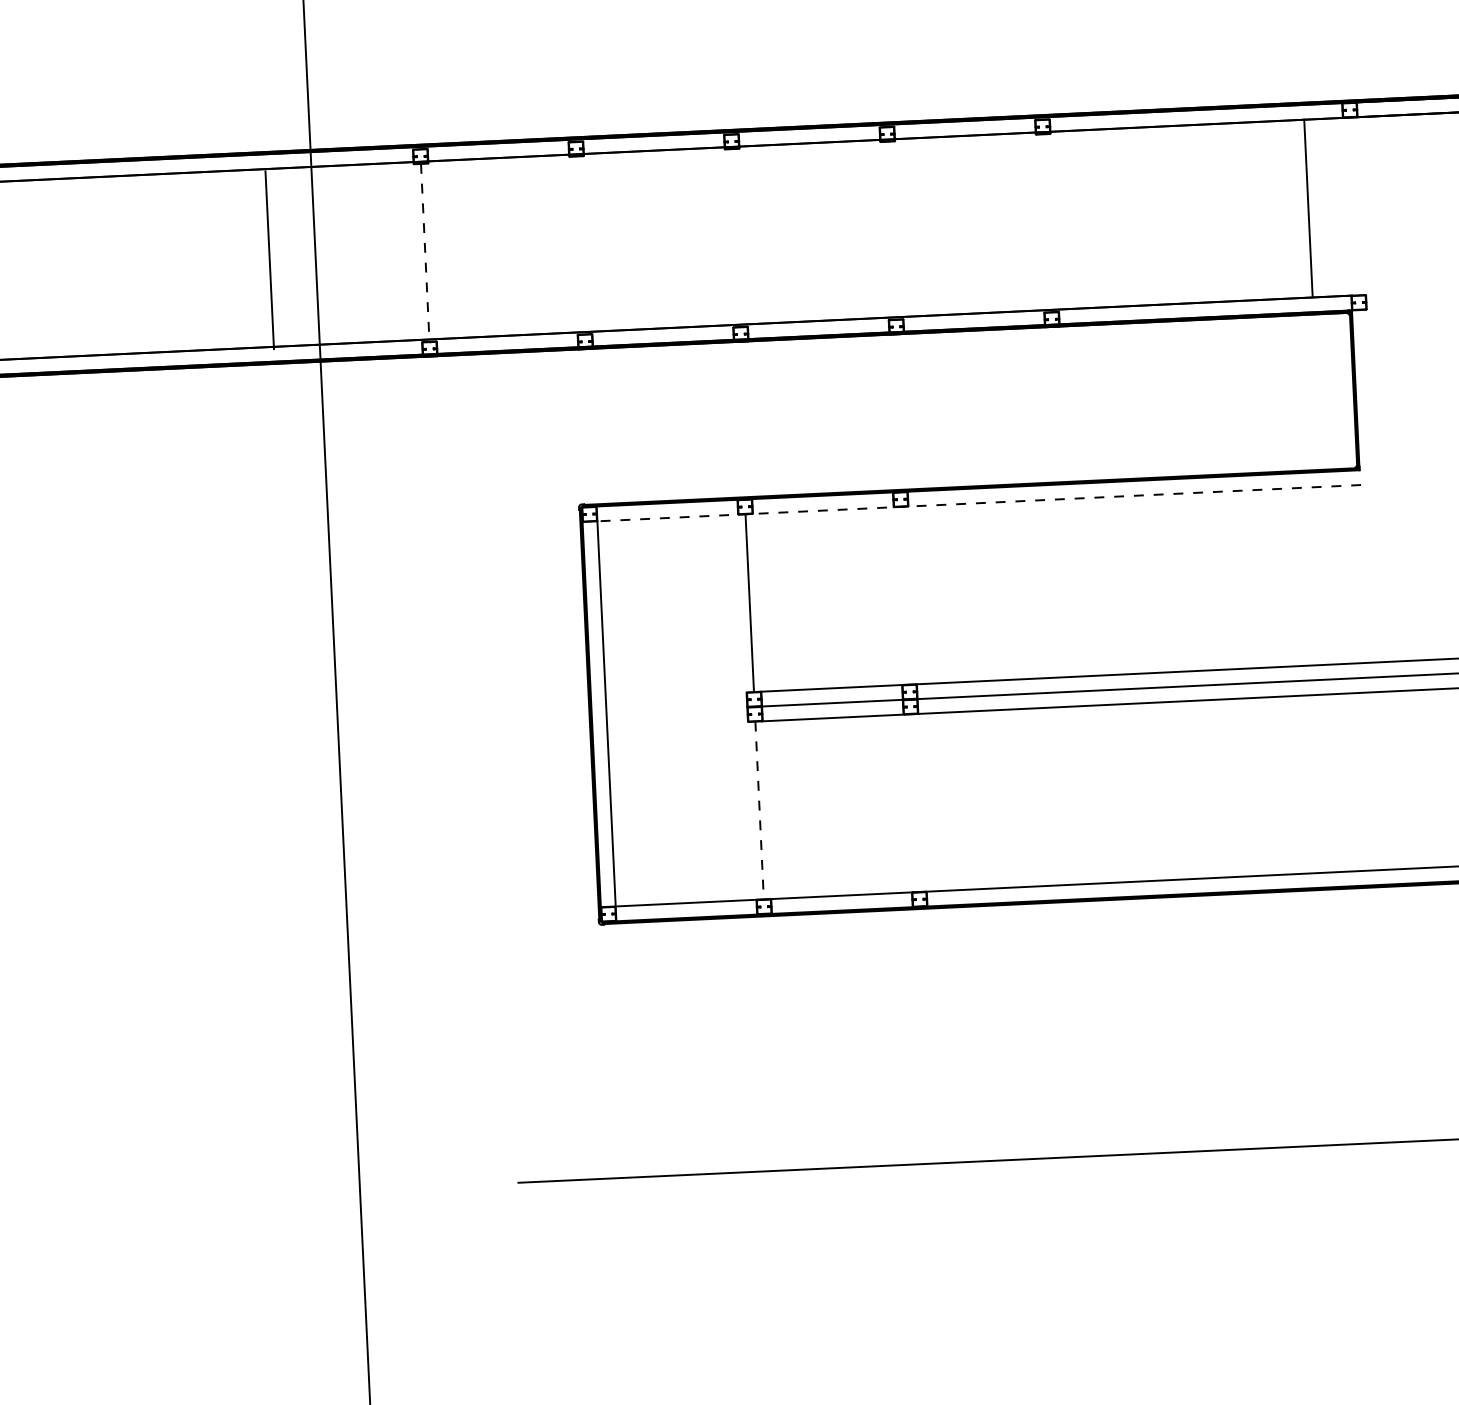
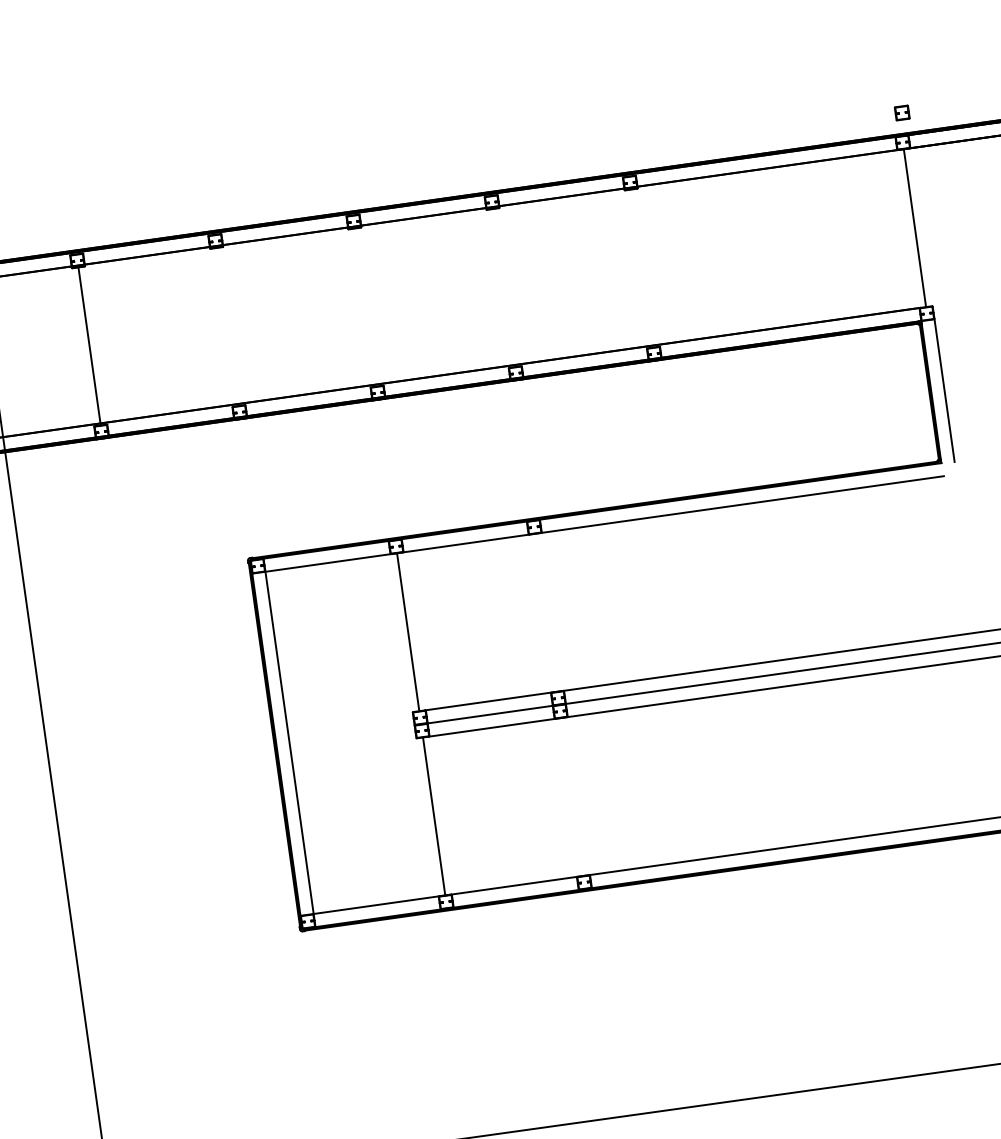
part: (1351, 76) -> (901, 112), added
line: (1308, 208) -> (915, 228), moved
line: (425, 252) -> (89, 346), dashed -> solid
line: (1370, 389) -> (944, 390), added
line: (978, 503) -> (604, 524), dashed -> solid
line: (759, 810) -> (434, 816), dashed -> solid

